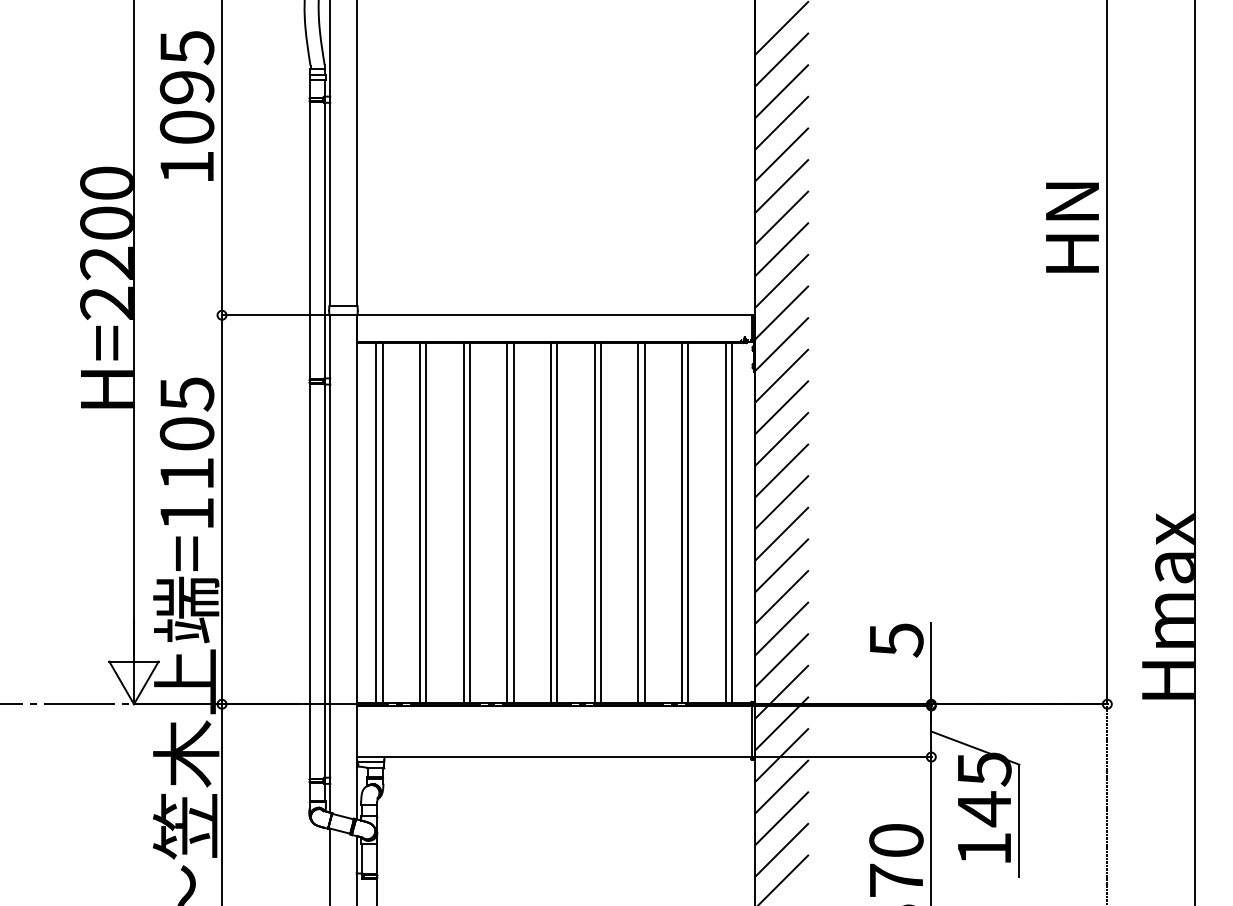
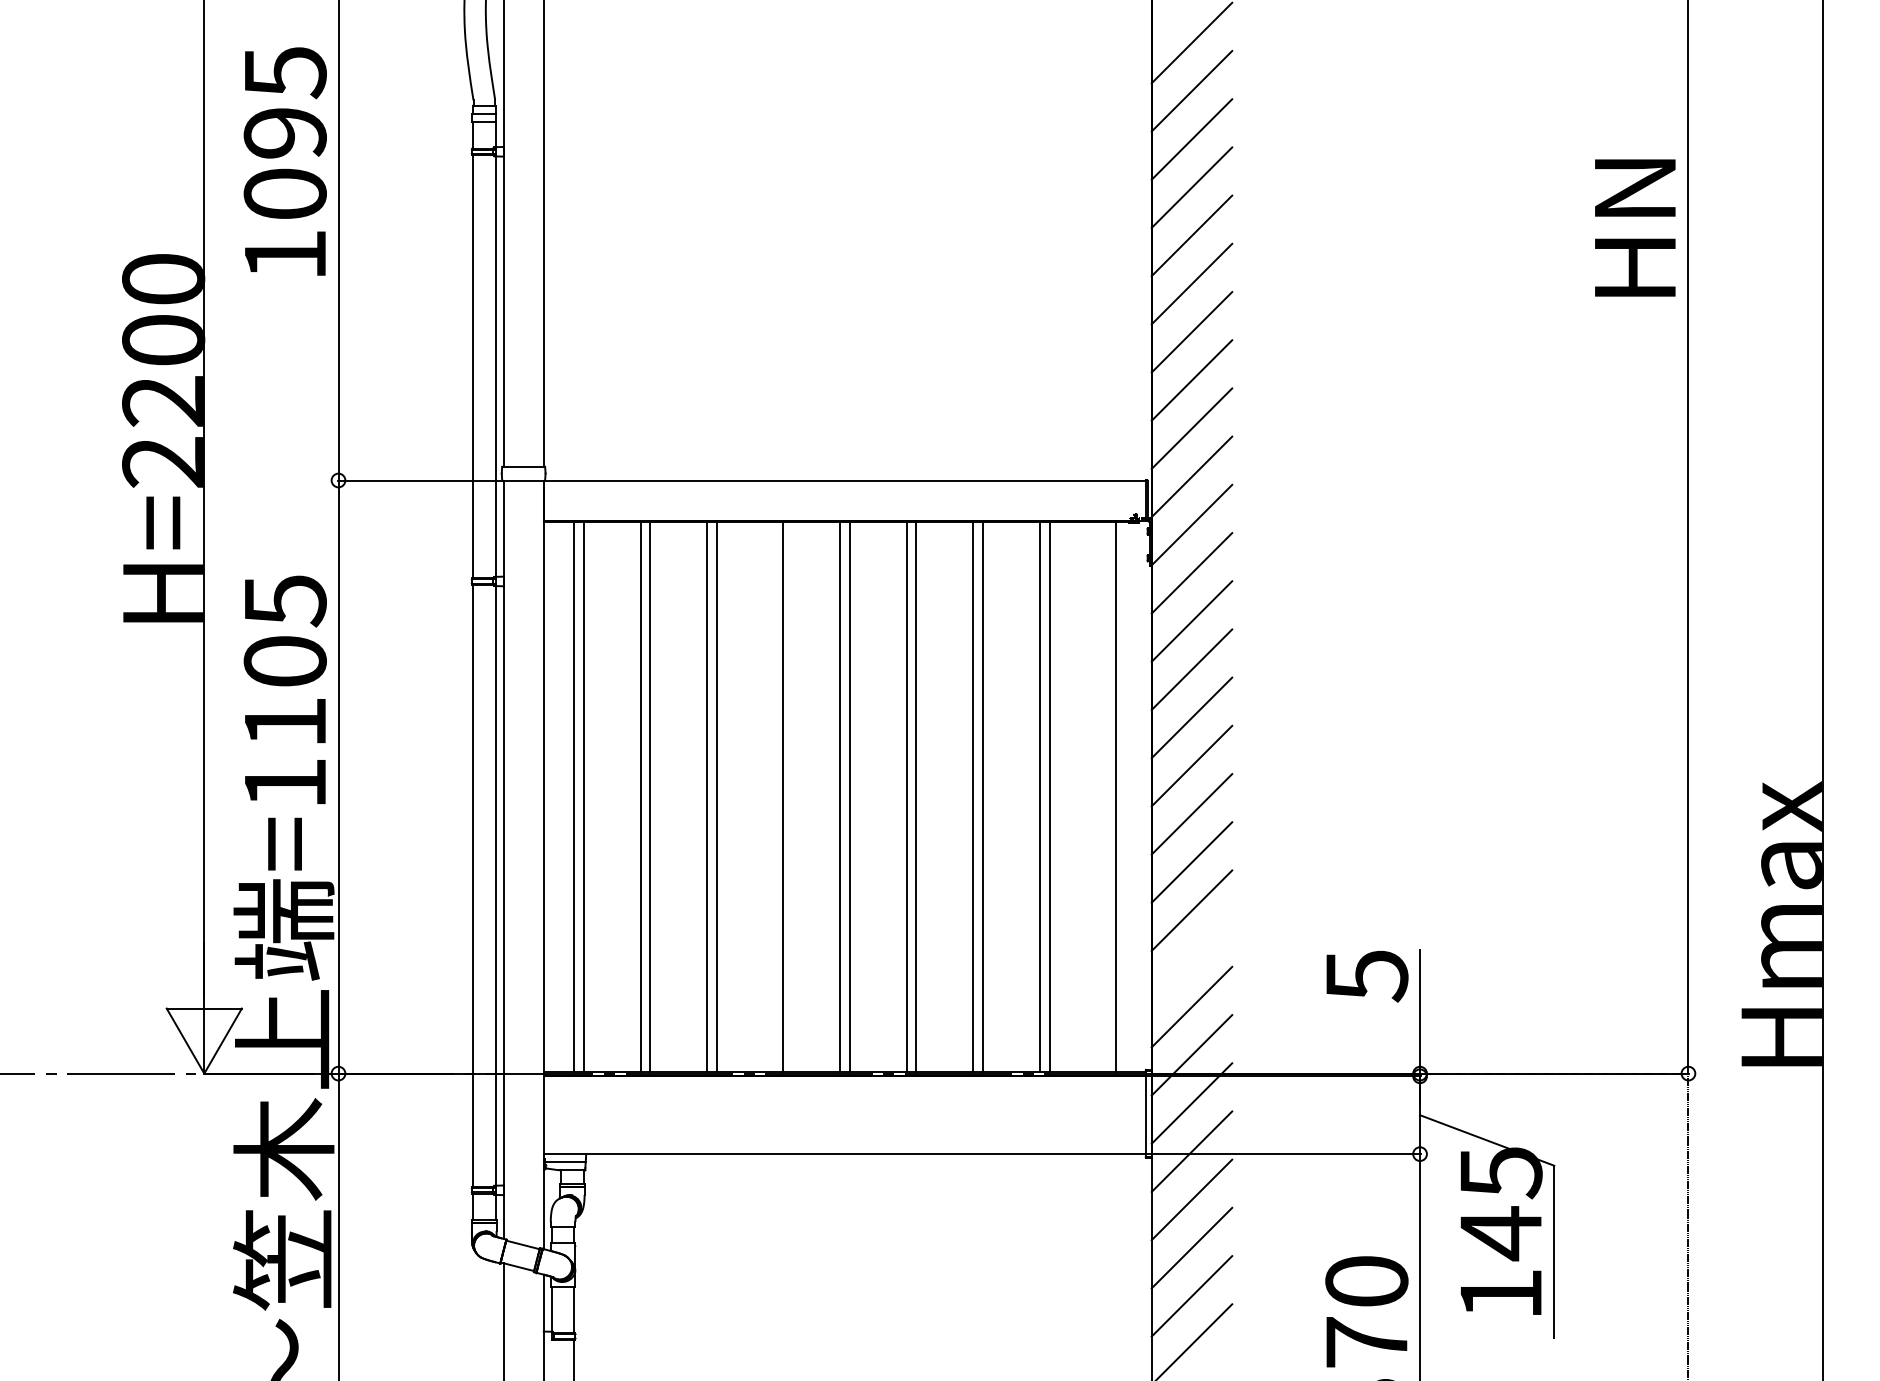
text: (1072, 227) -> (1635, 227), moved
line: (507, 522) -> (773, 796), removed
line: (725, 522) -> (1106, 796), removed
line: (781, 628) -> (1191, 958), removed

